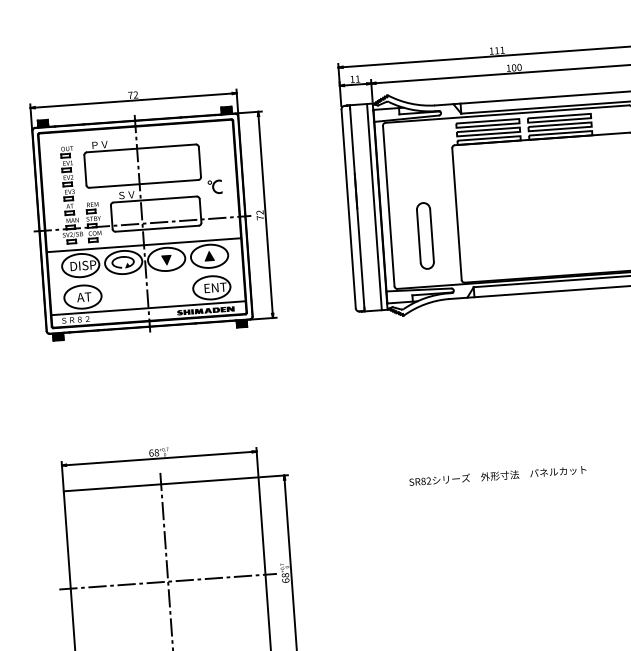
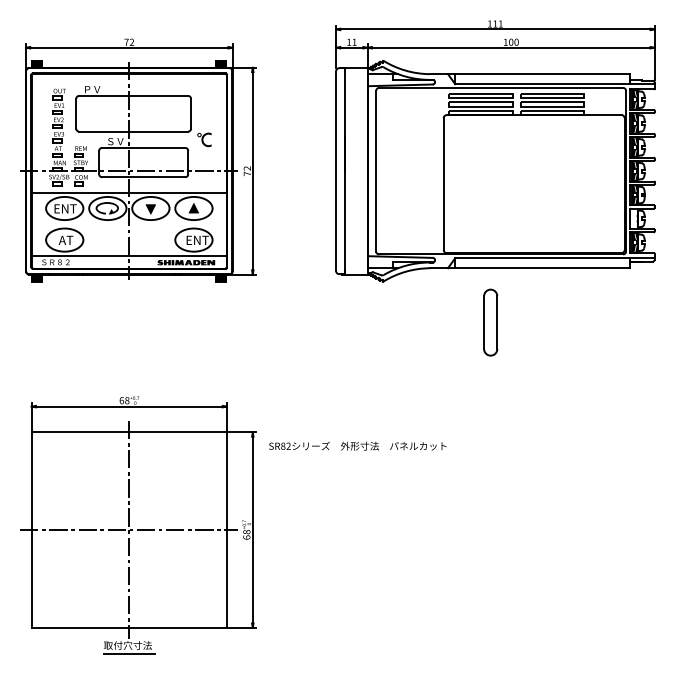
line: (373, 206) -> (361, 170), removed
part: (425, 235) -> (490, 322), moved
text: (83, 265) -> (67, 208), DISP -> ENT
text: (497, 475) -> (357, 445), moved

